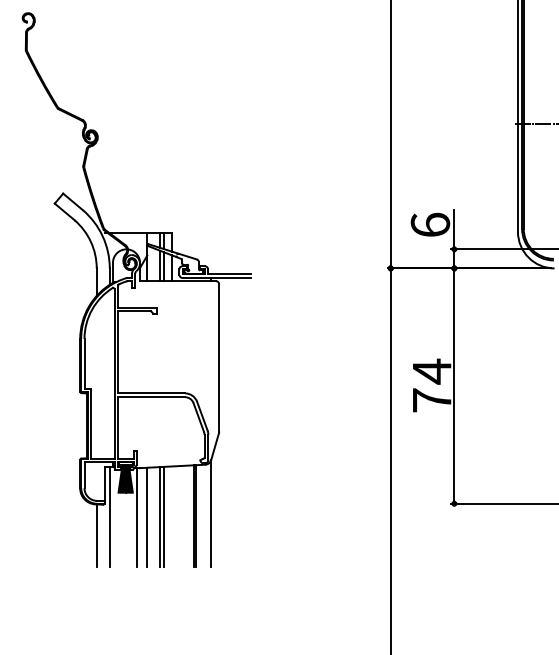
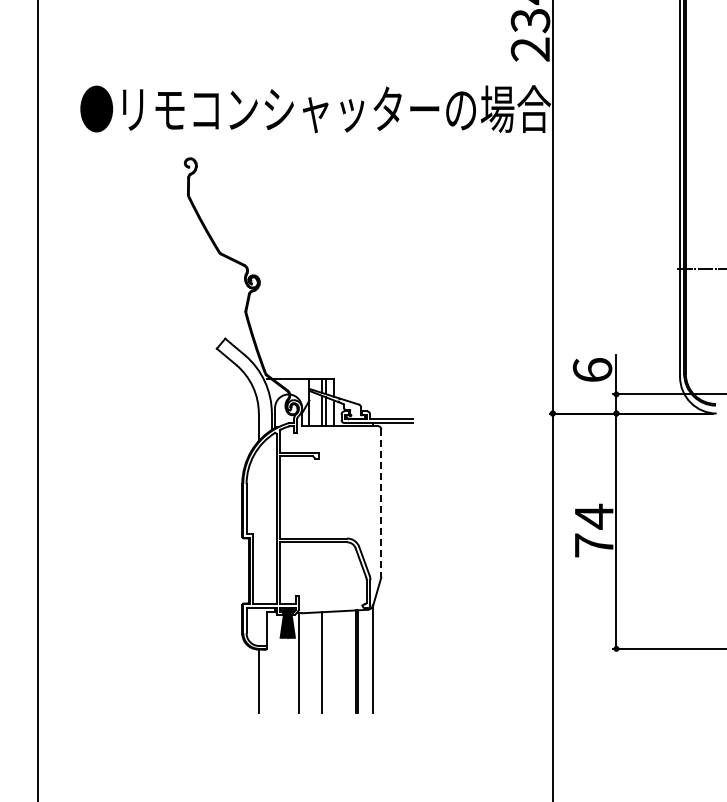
line: (219, 358) -> (381, 503), solid -> dashed
line: (109, 516) -> (271, 661), removed
line: (147, 517) -> (309, 662), removed
line: (163, 517) -> (325, 662), removed

